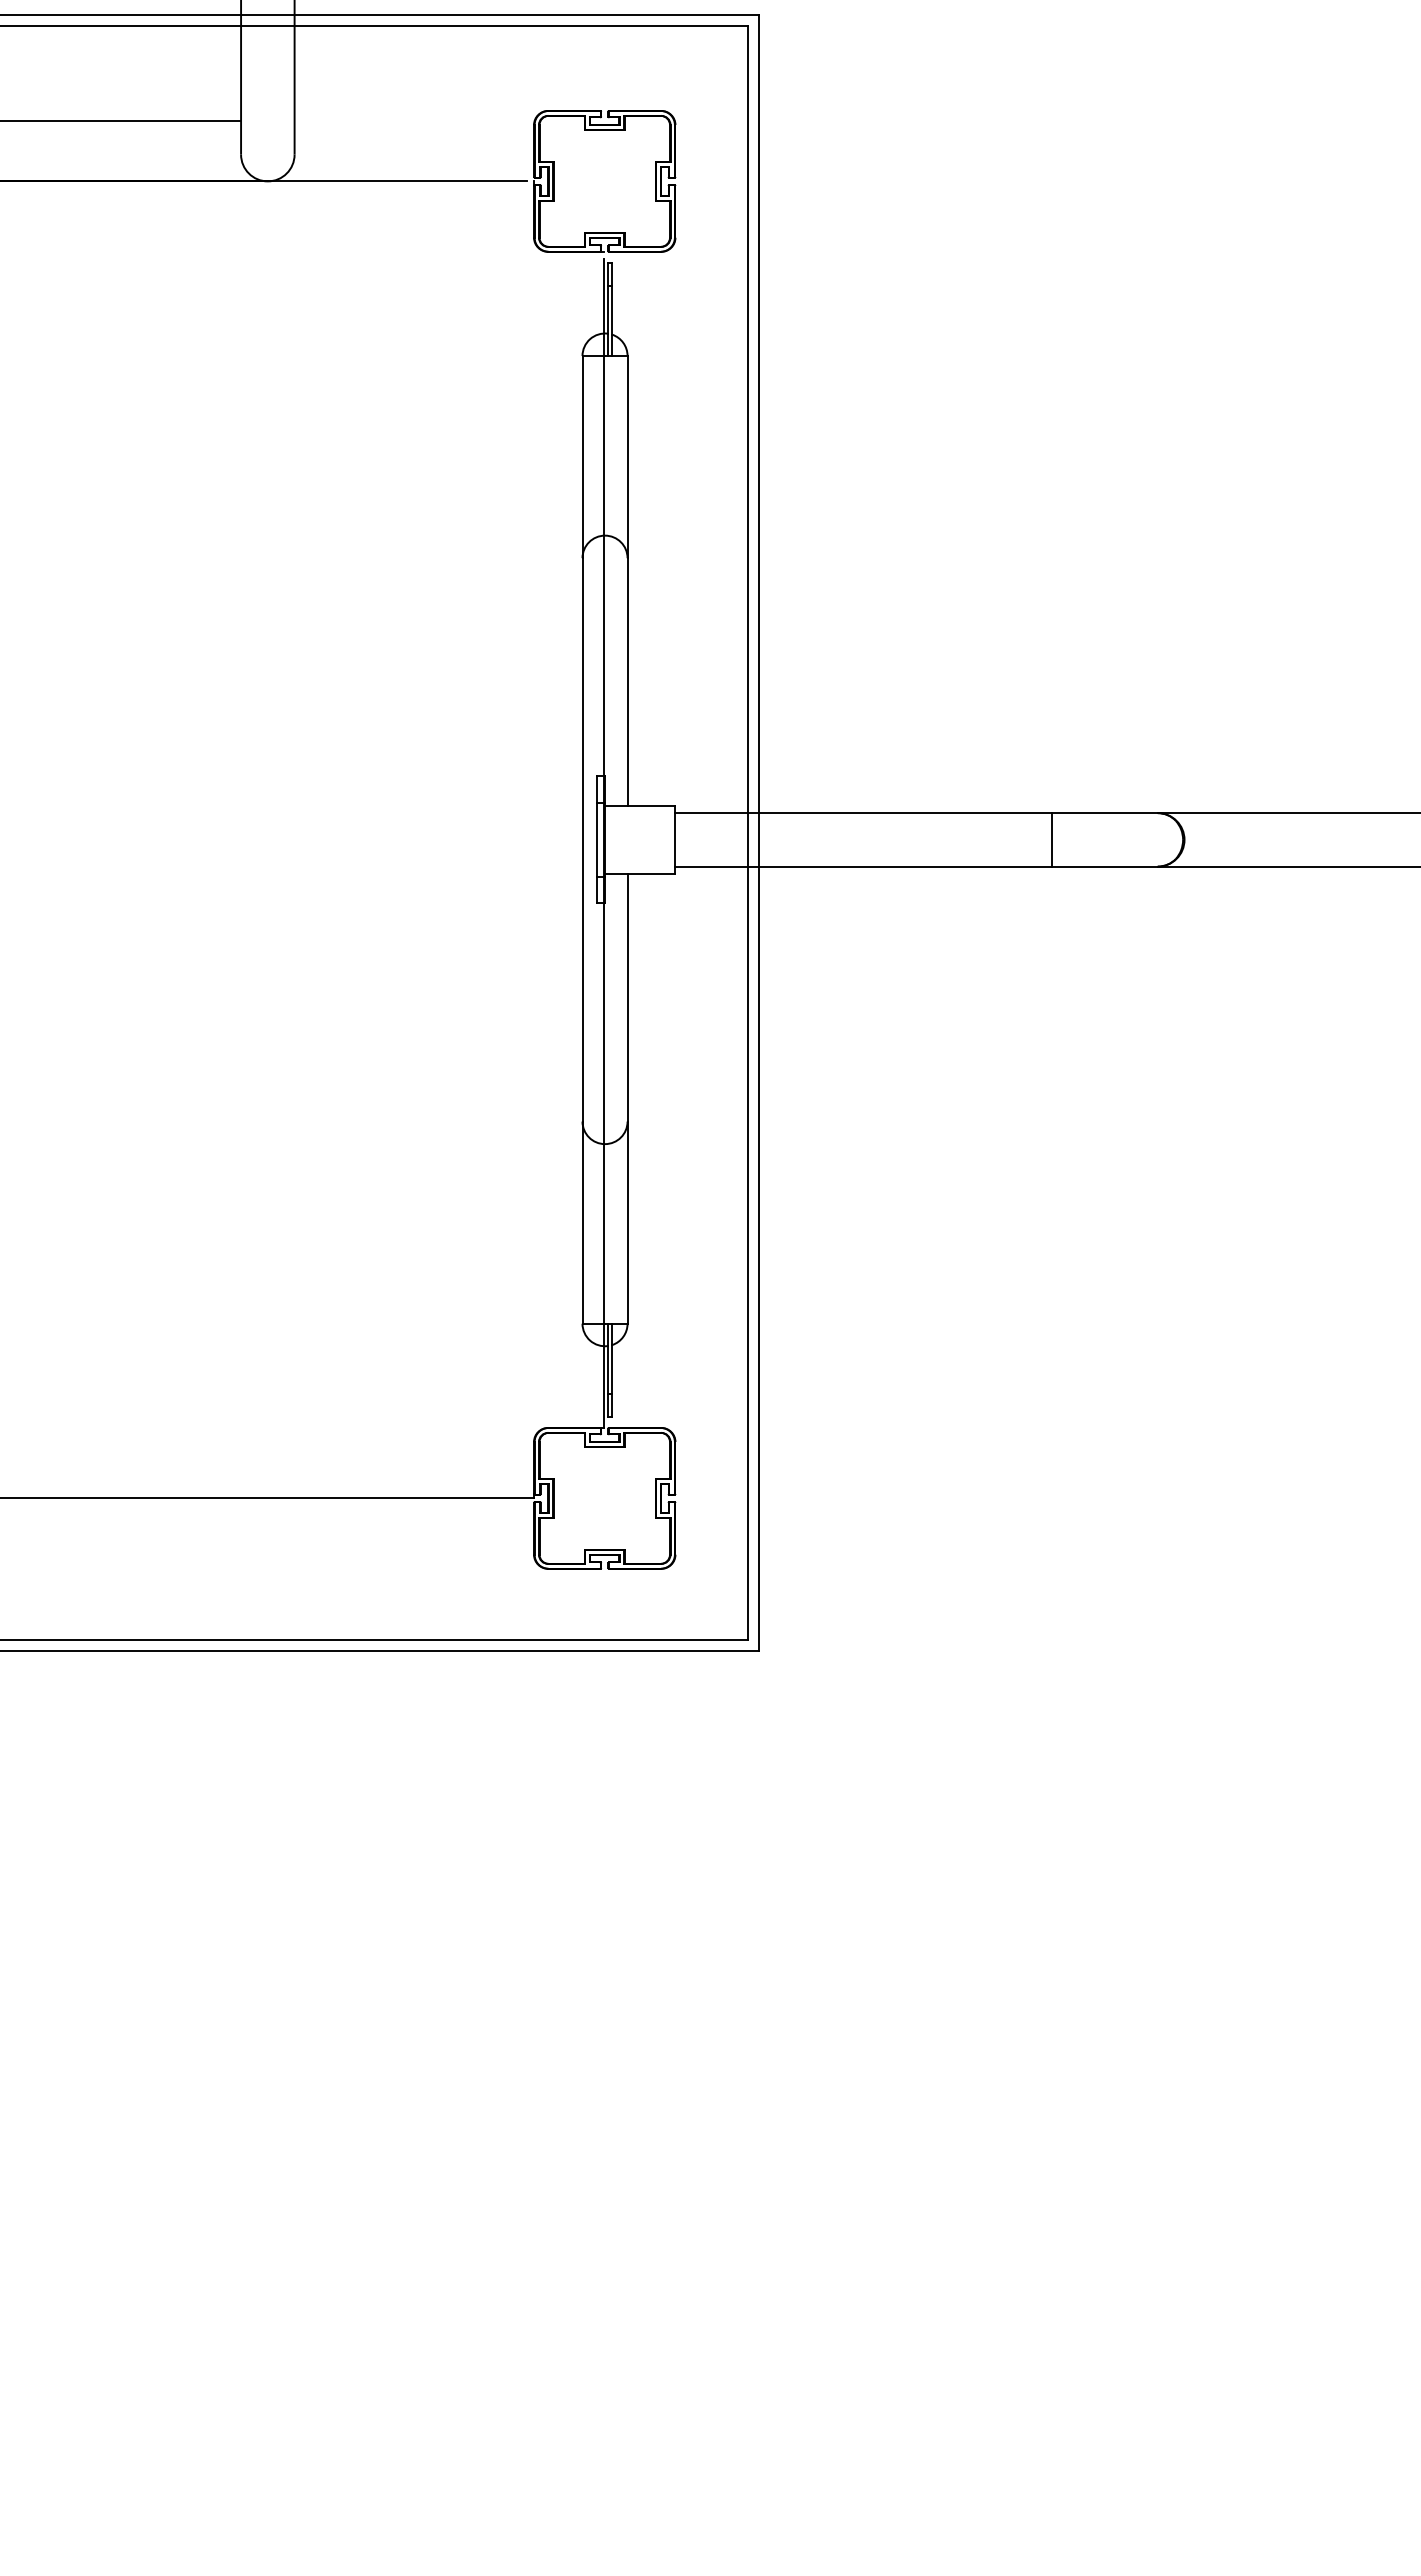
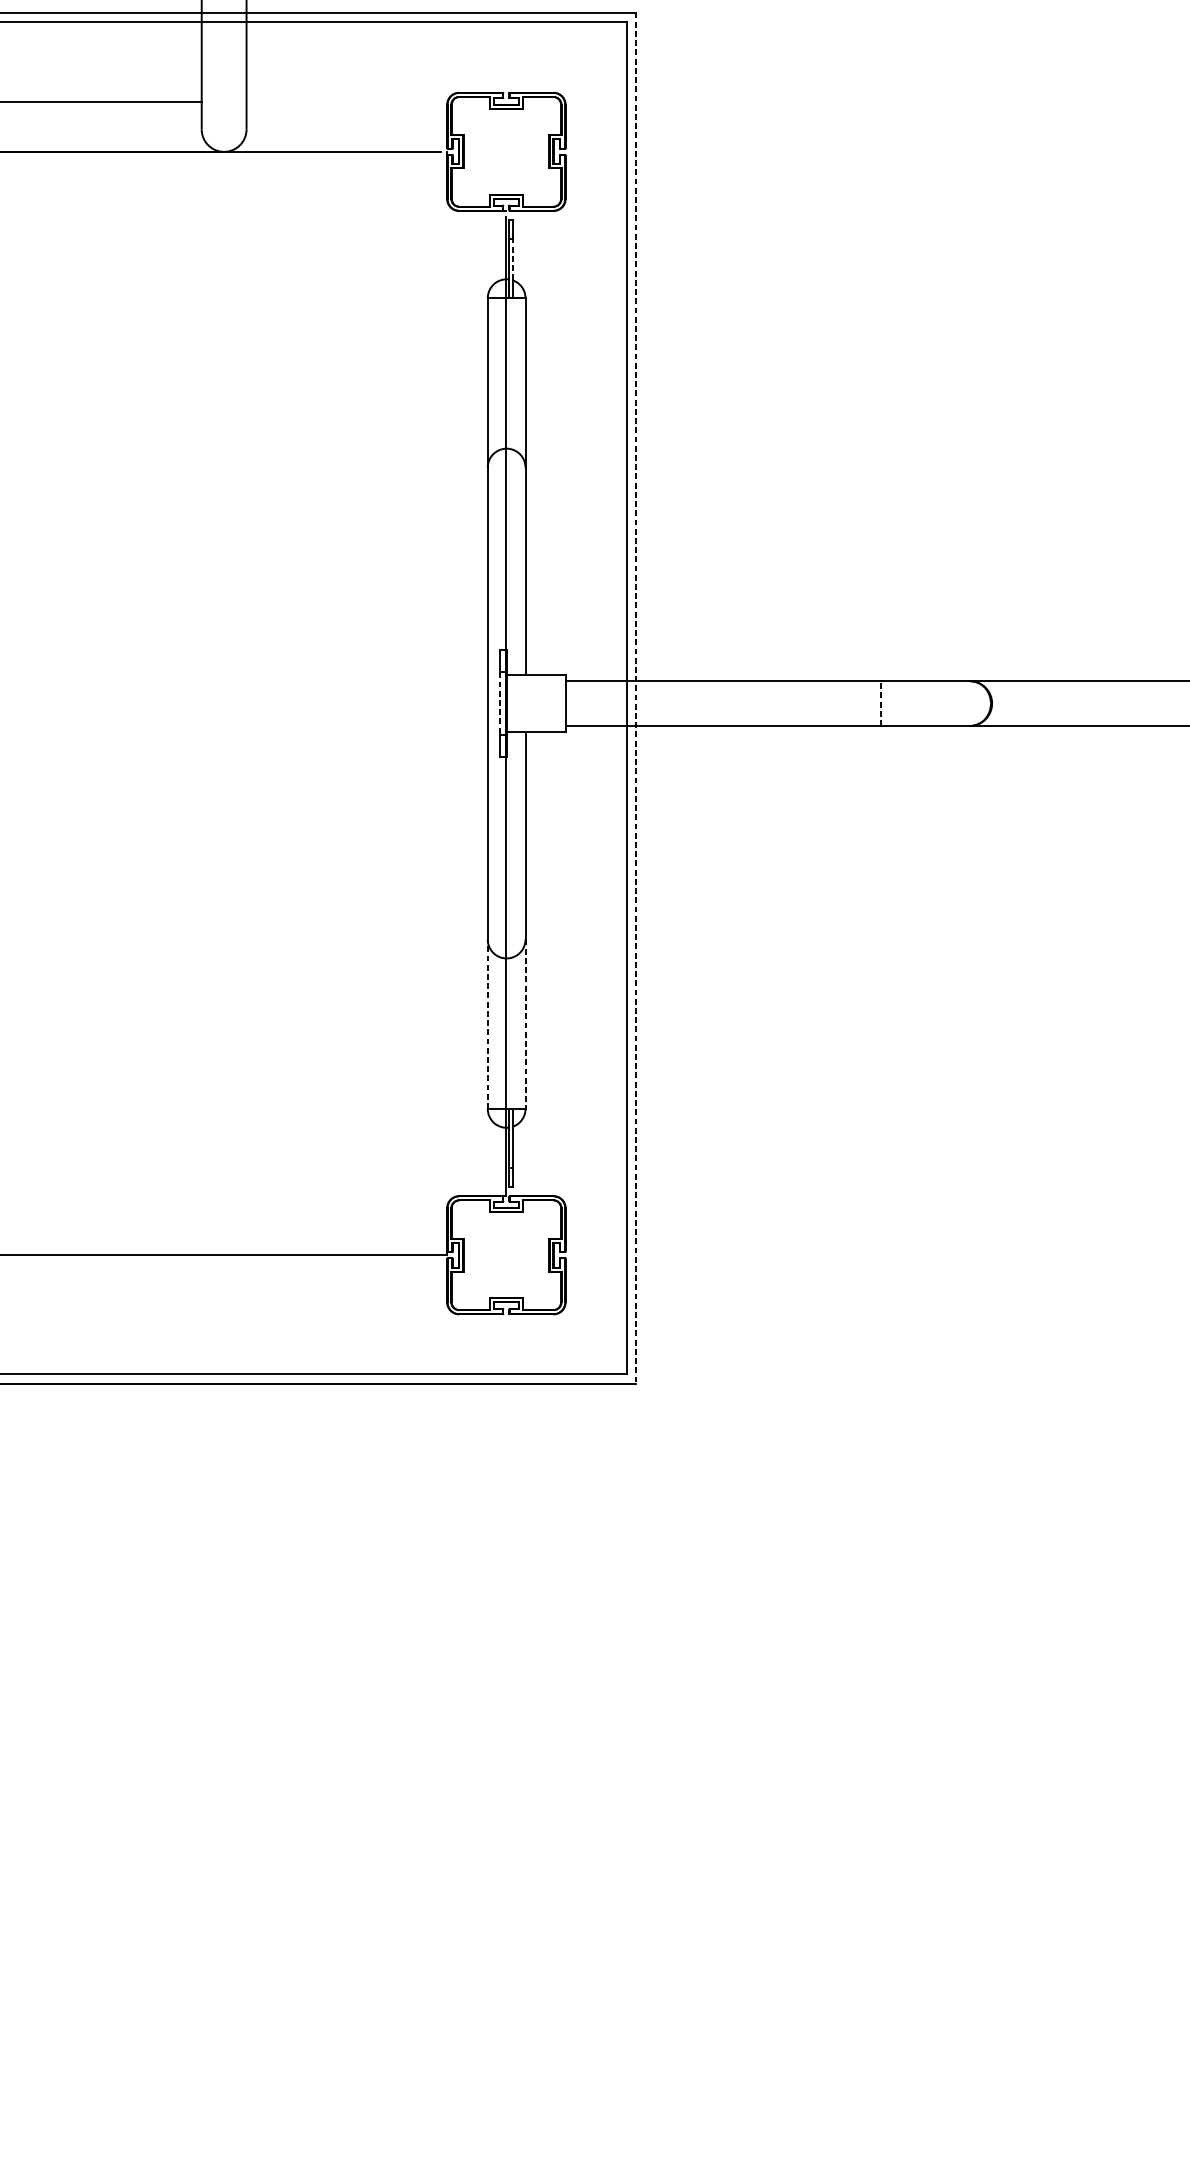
line: (612, 310) -> (512, 260), solid -> dashed
line: (759, 833) -> (636, 698), solid -> dashed
line: (1052, 839) -> (881, 703), solid -> dashed
line: (596, 840) -> (499, 704), solid -> dashed
line: (582, 1222) -> (487, 1024), solid -> dashed
line: (627, 1223) -> (525, 1024), solid -> dashed

